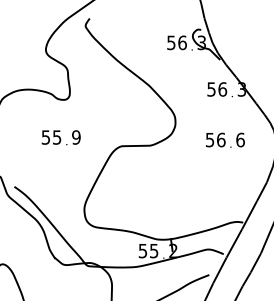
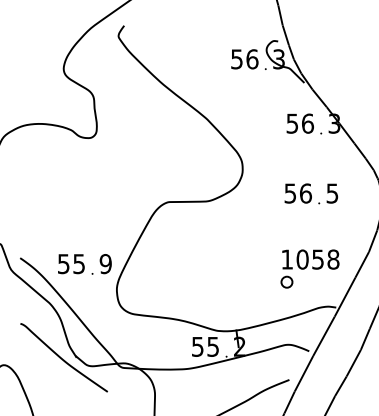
text: (60, 137) -> (84, 264), moved
text: (240, 140) -> (332, 193), 6 -> 5
part: (223, 194) -> (309, 268), added
curve: (45, 259) -> (62, 358), added

